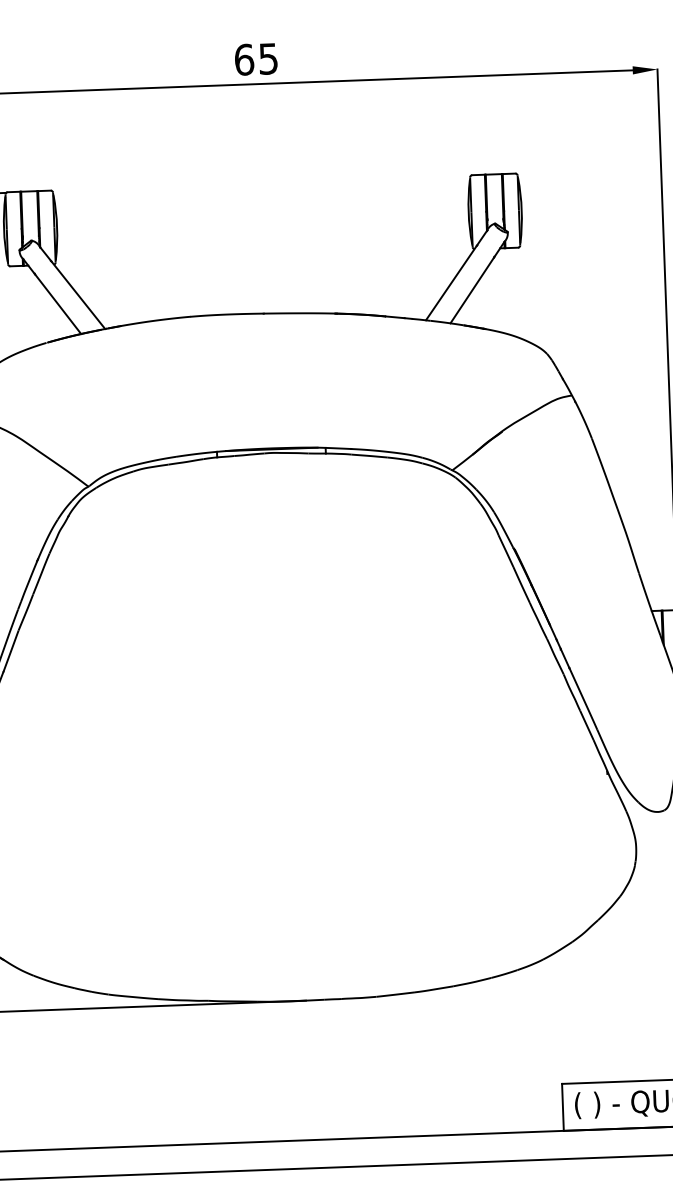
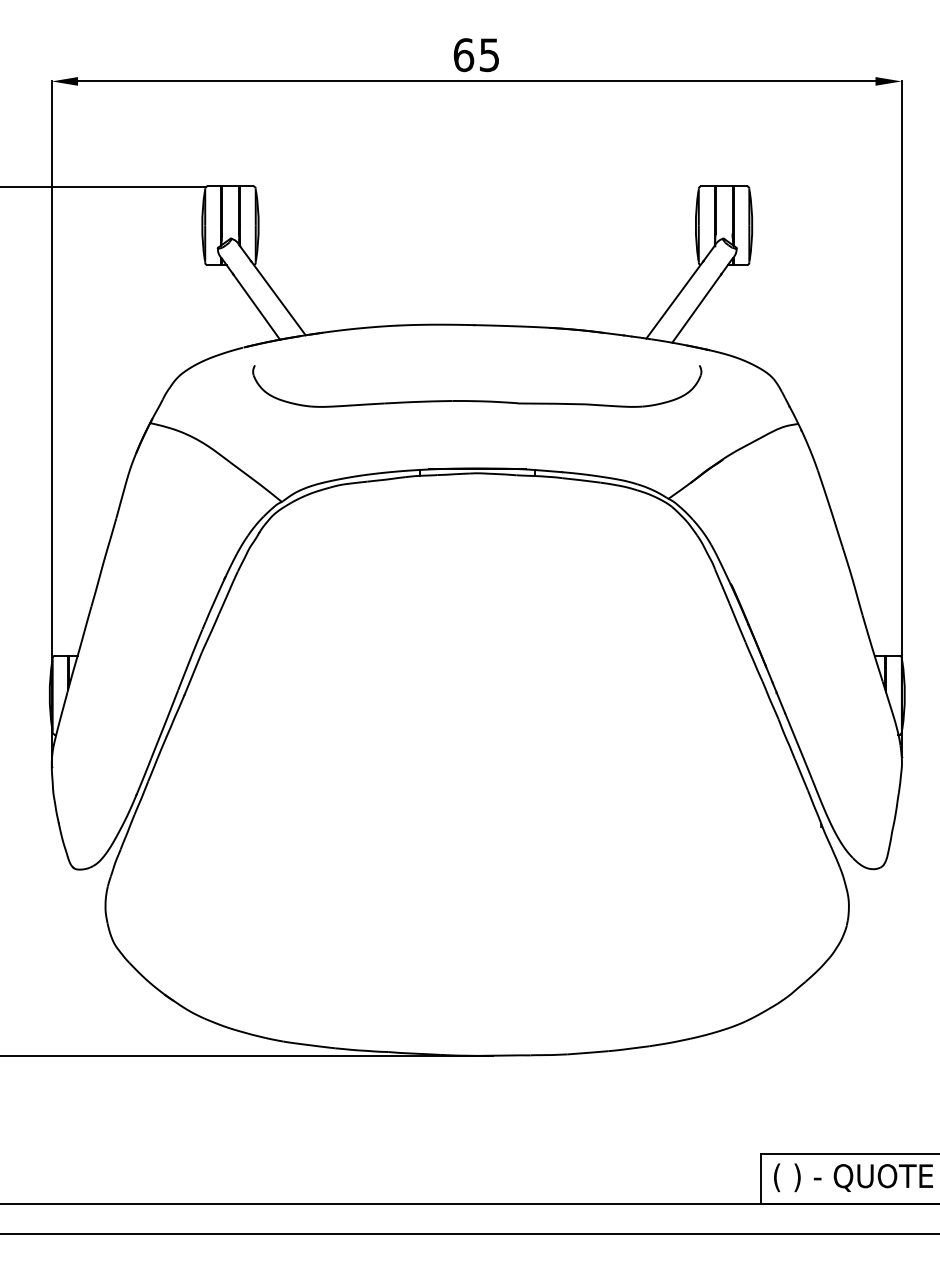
part: (269, 384) -> (477, 400), added

